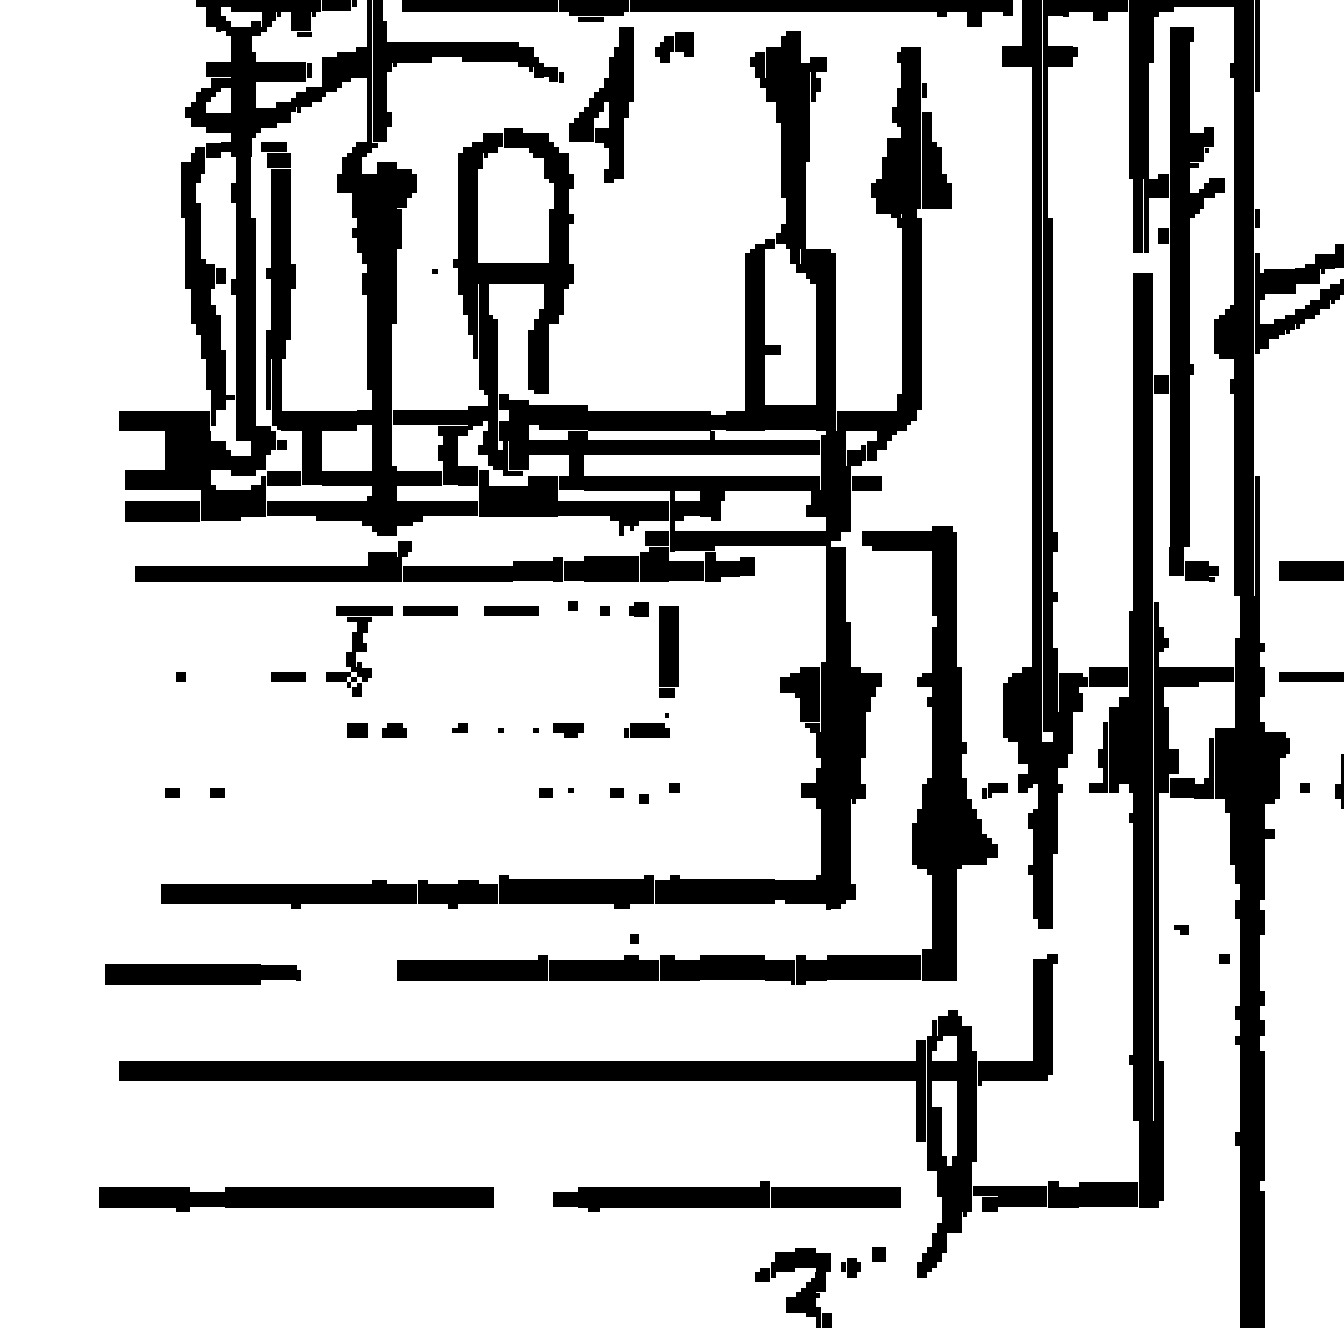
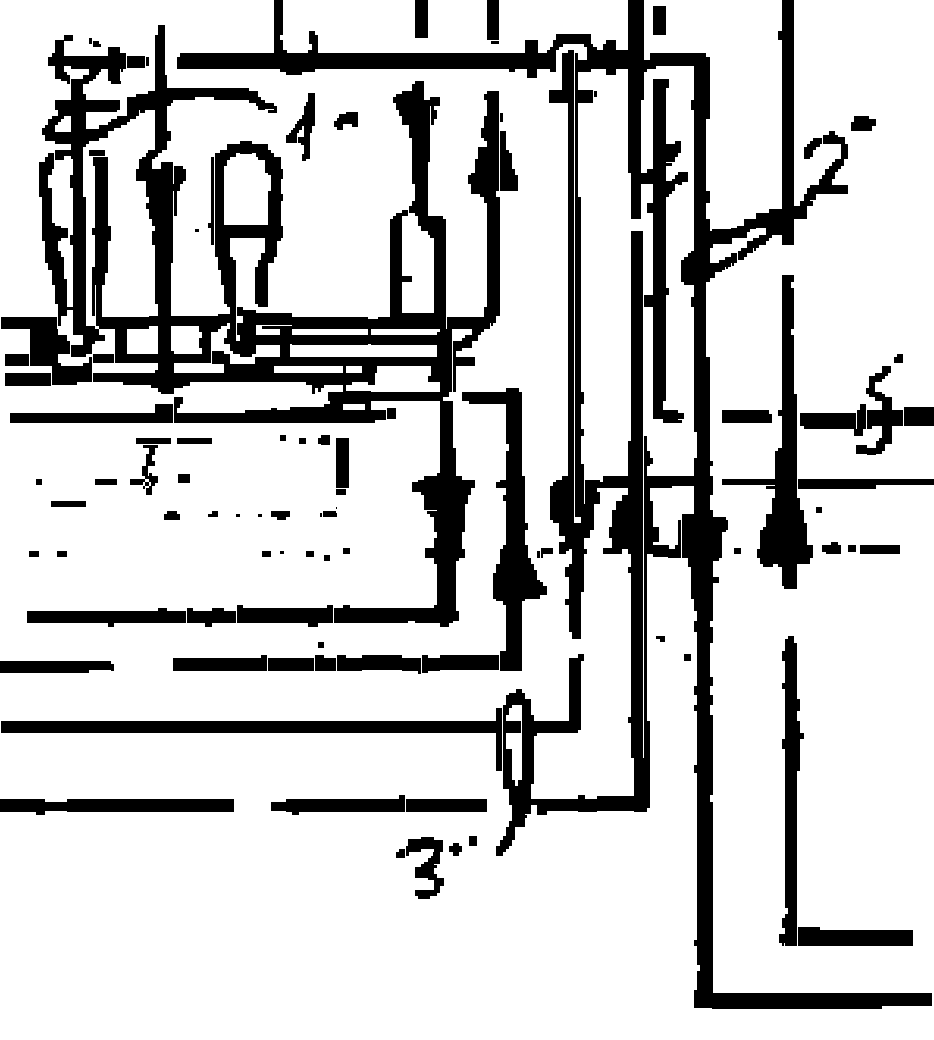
part: (673, 46) -> (345, 120), moved
part: (601, 104) -> (300, 126), size x0.7
line: (511, 609) -> (68, 503), moved
part: (646, 724) -> (328, 511), size x0.6
line: (356, 730) -> (183, 478), moved

